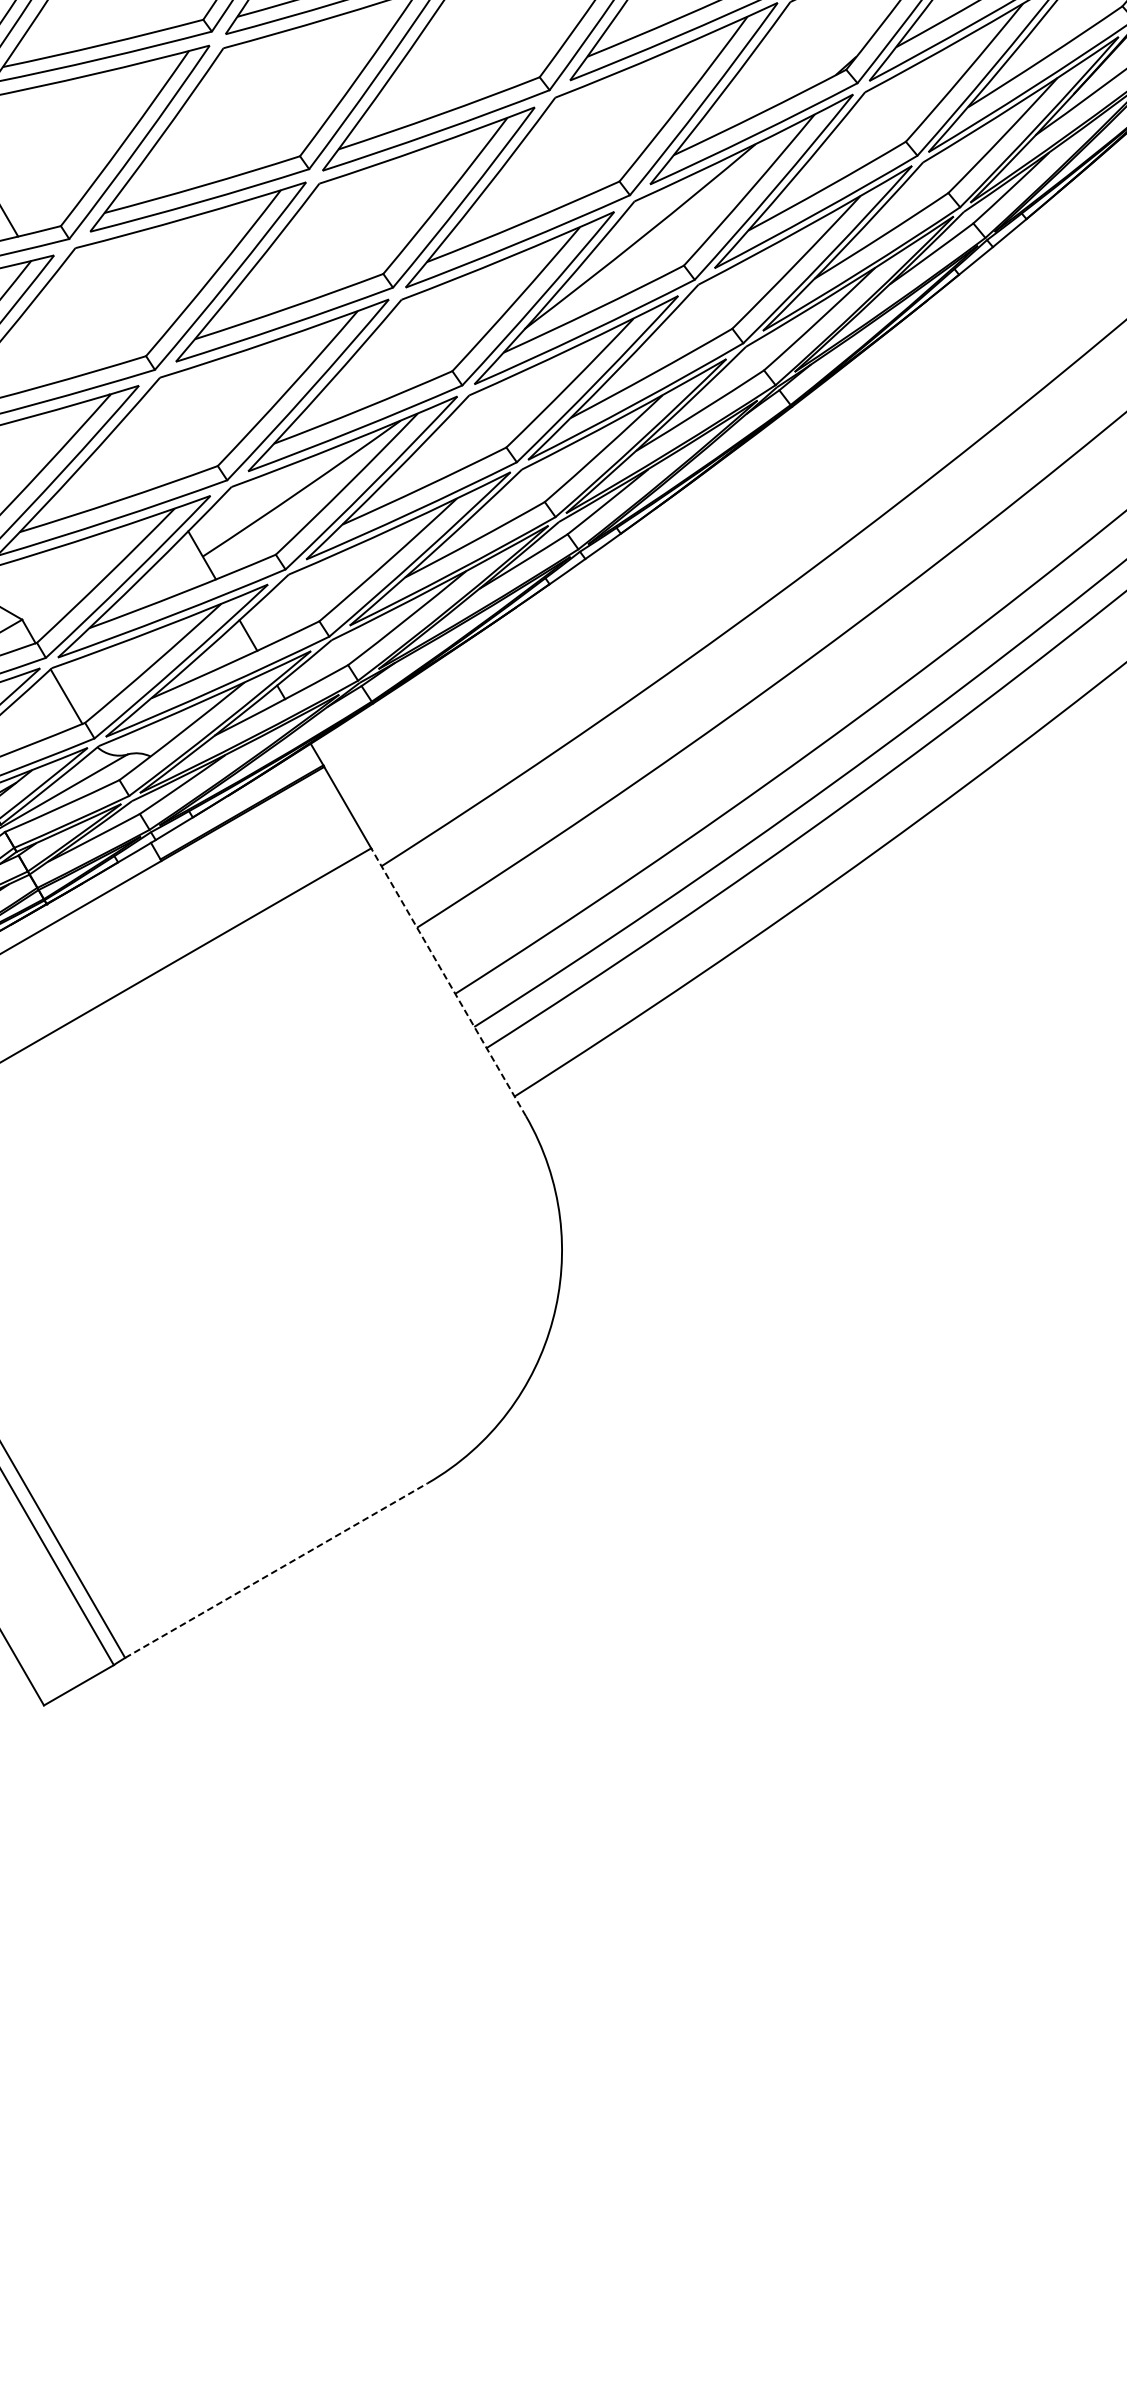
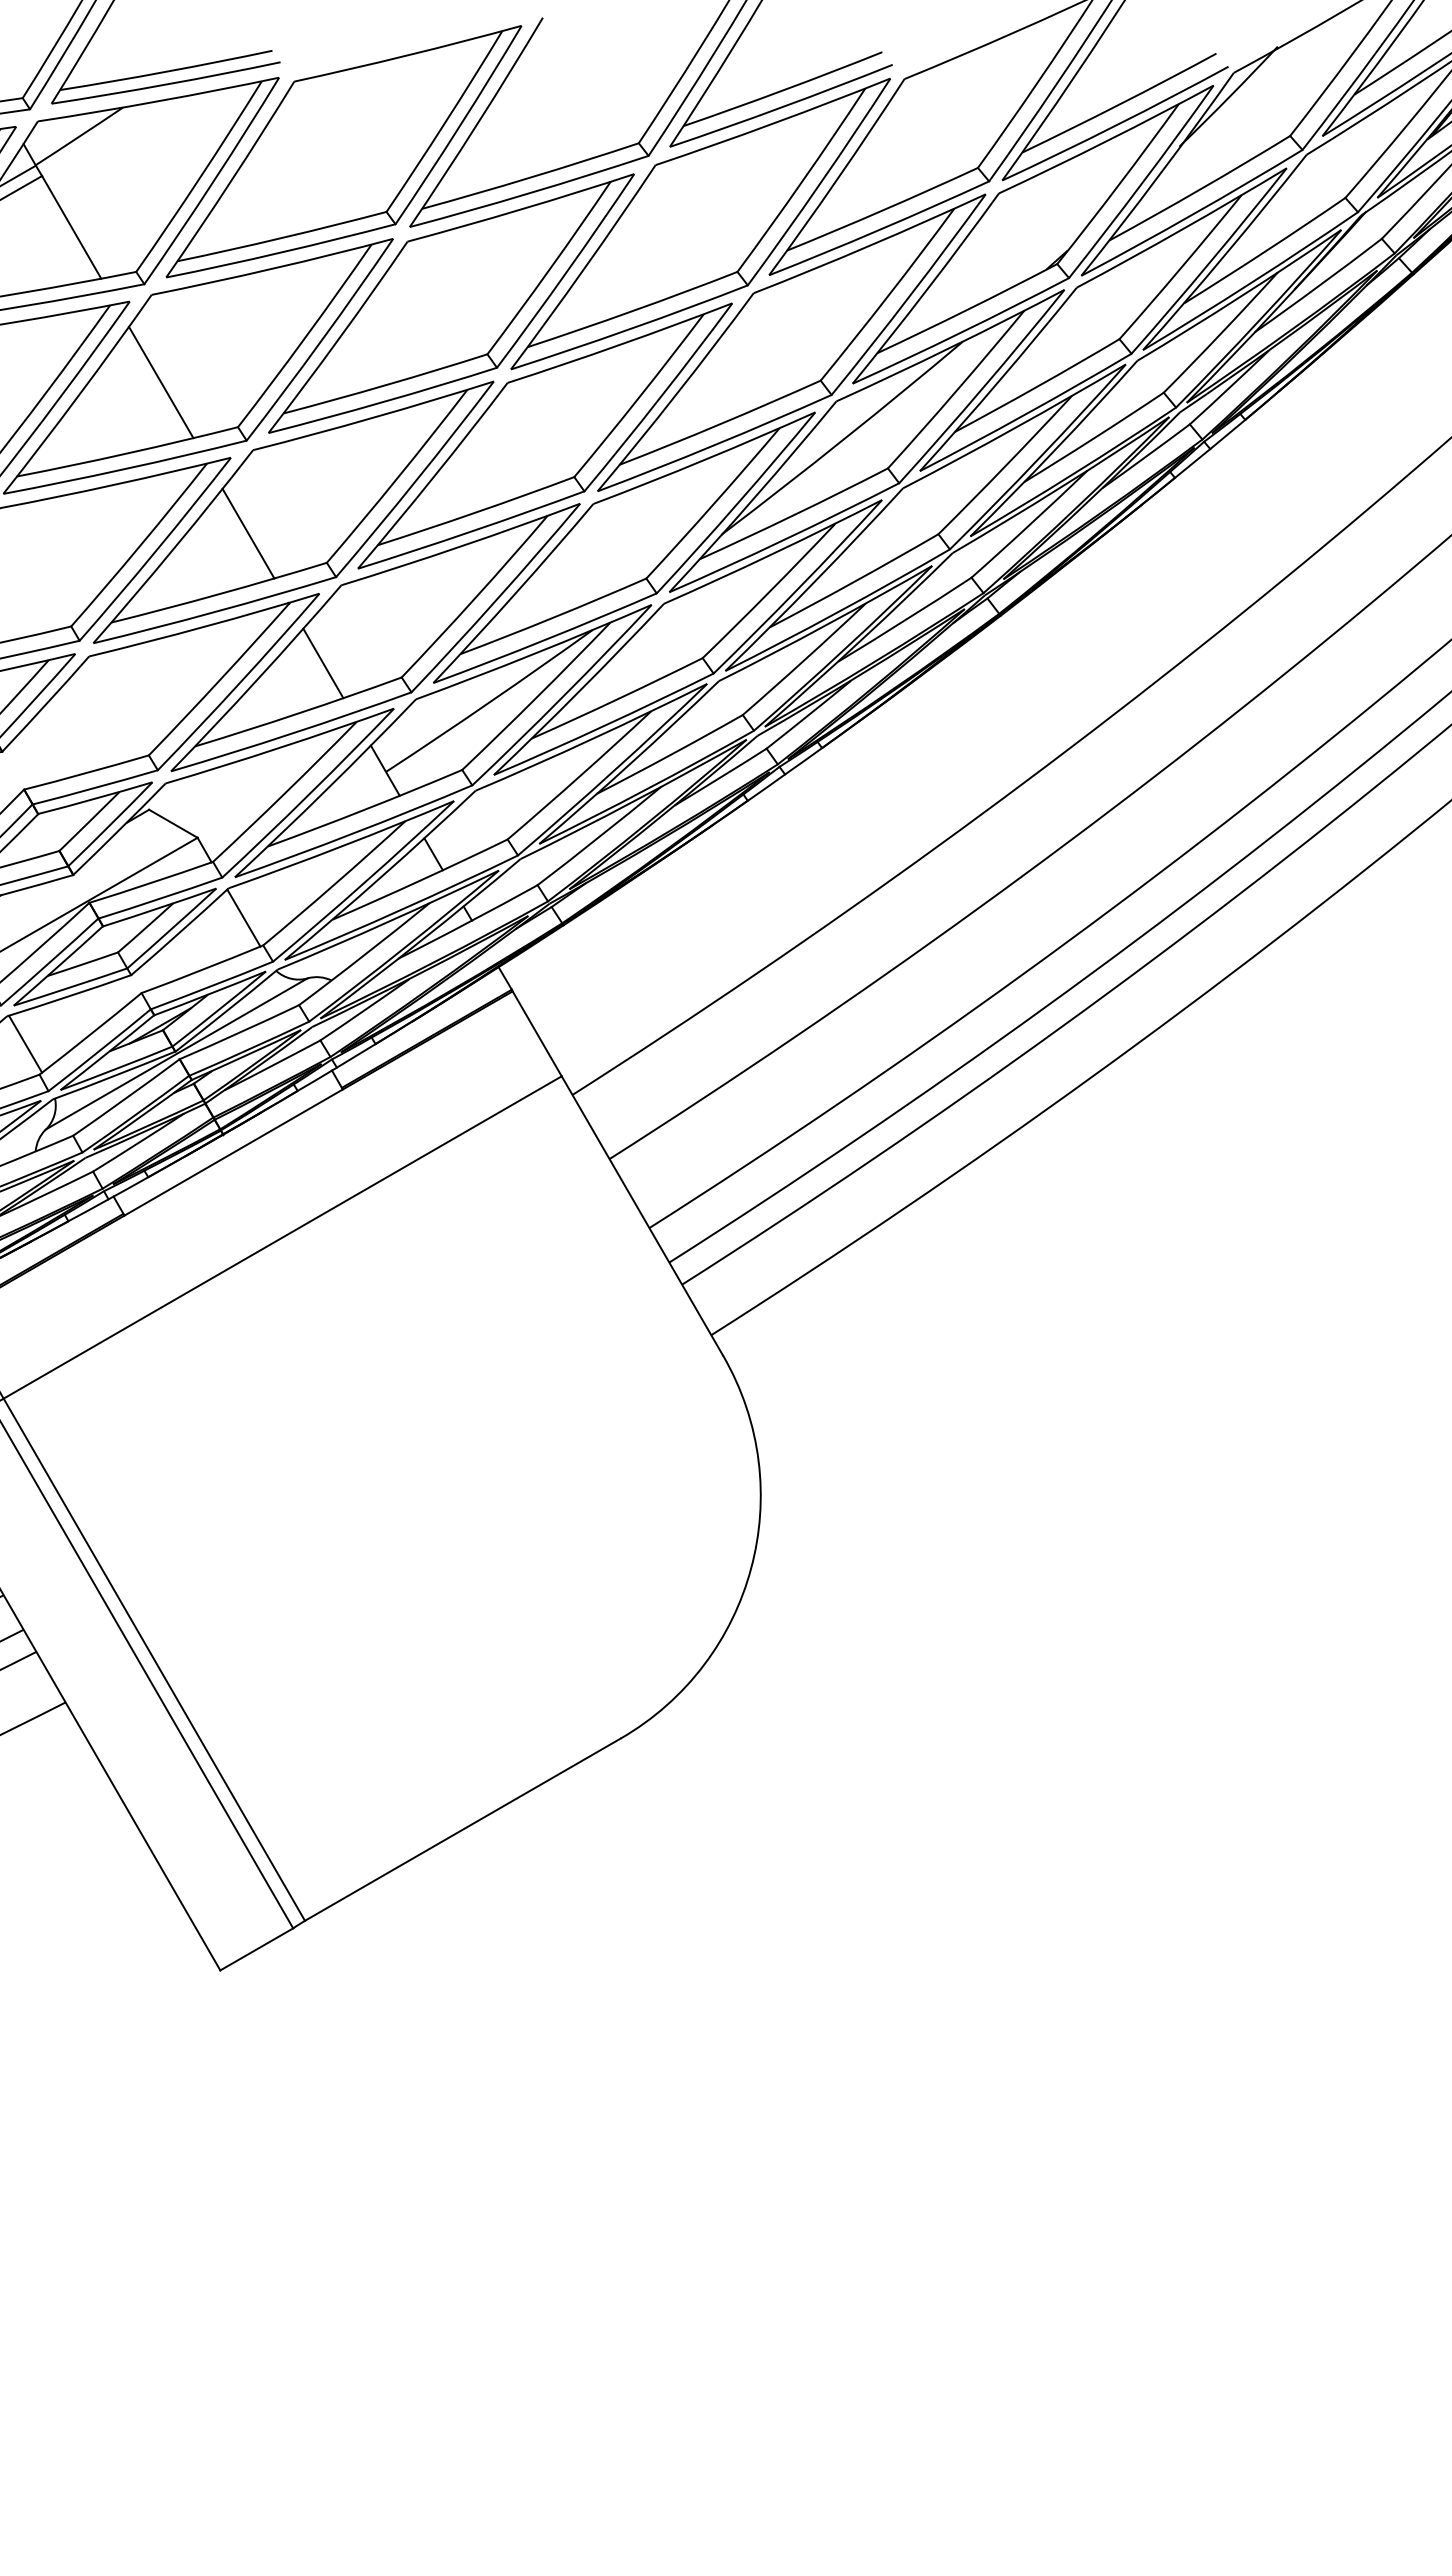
line: (70, 328) -> (248, 533), added
line: (142, 452) -> (323, 663), added
line: (448, 981) -> (642, 1215), dashed -> solid
line: (277, 1570) -> (463, 1829), dashed -> solid

